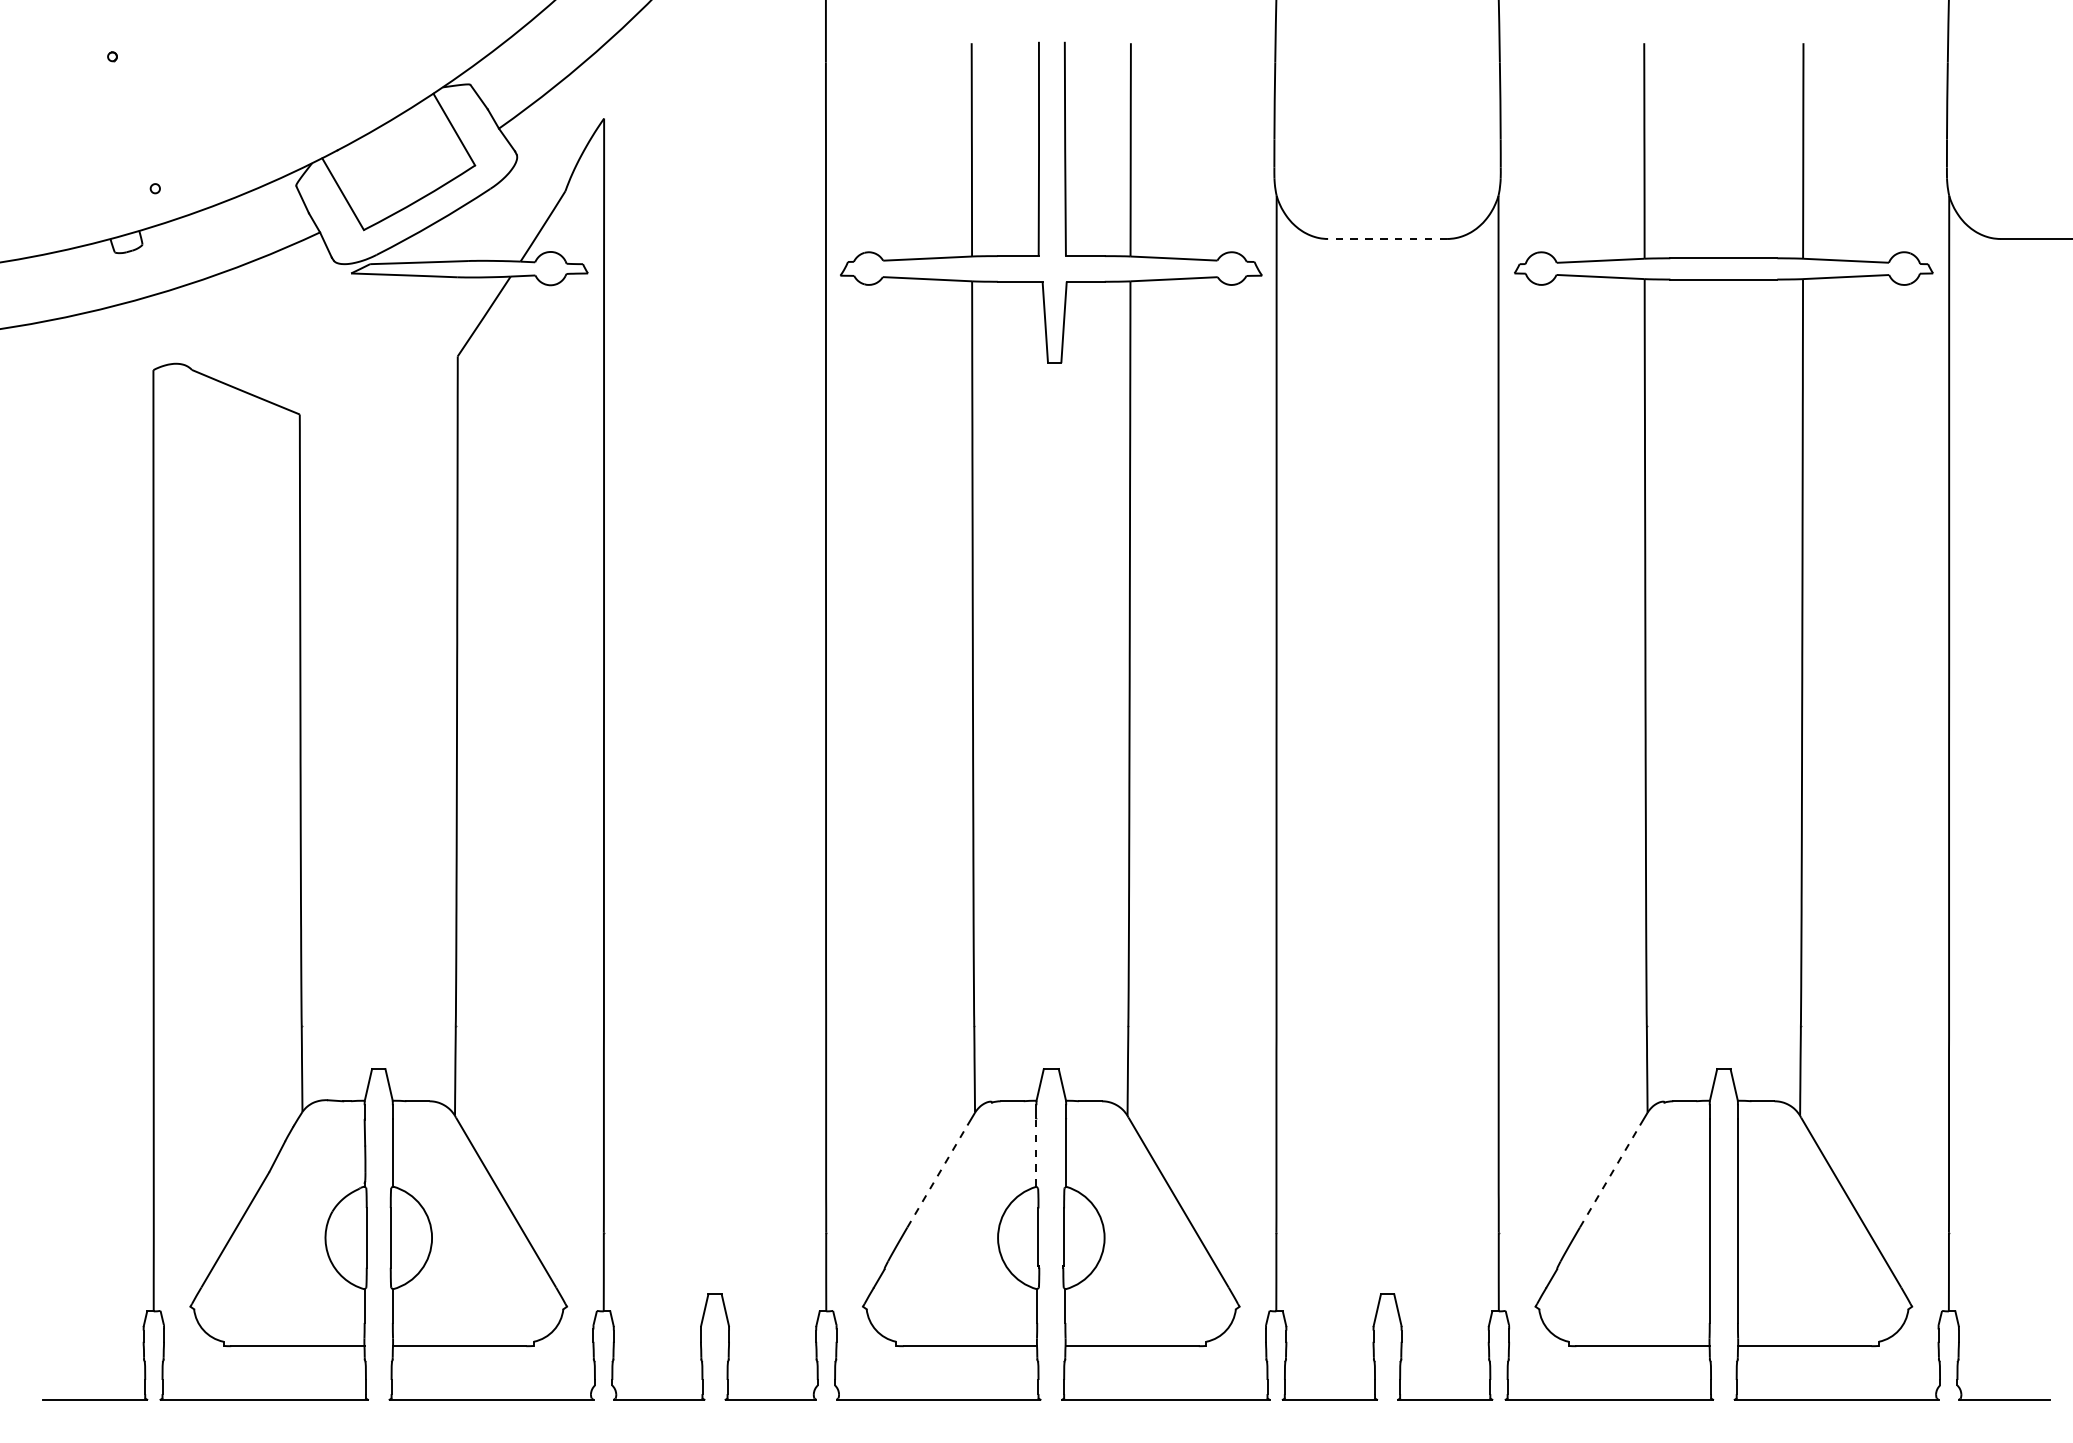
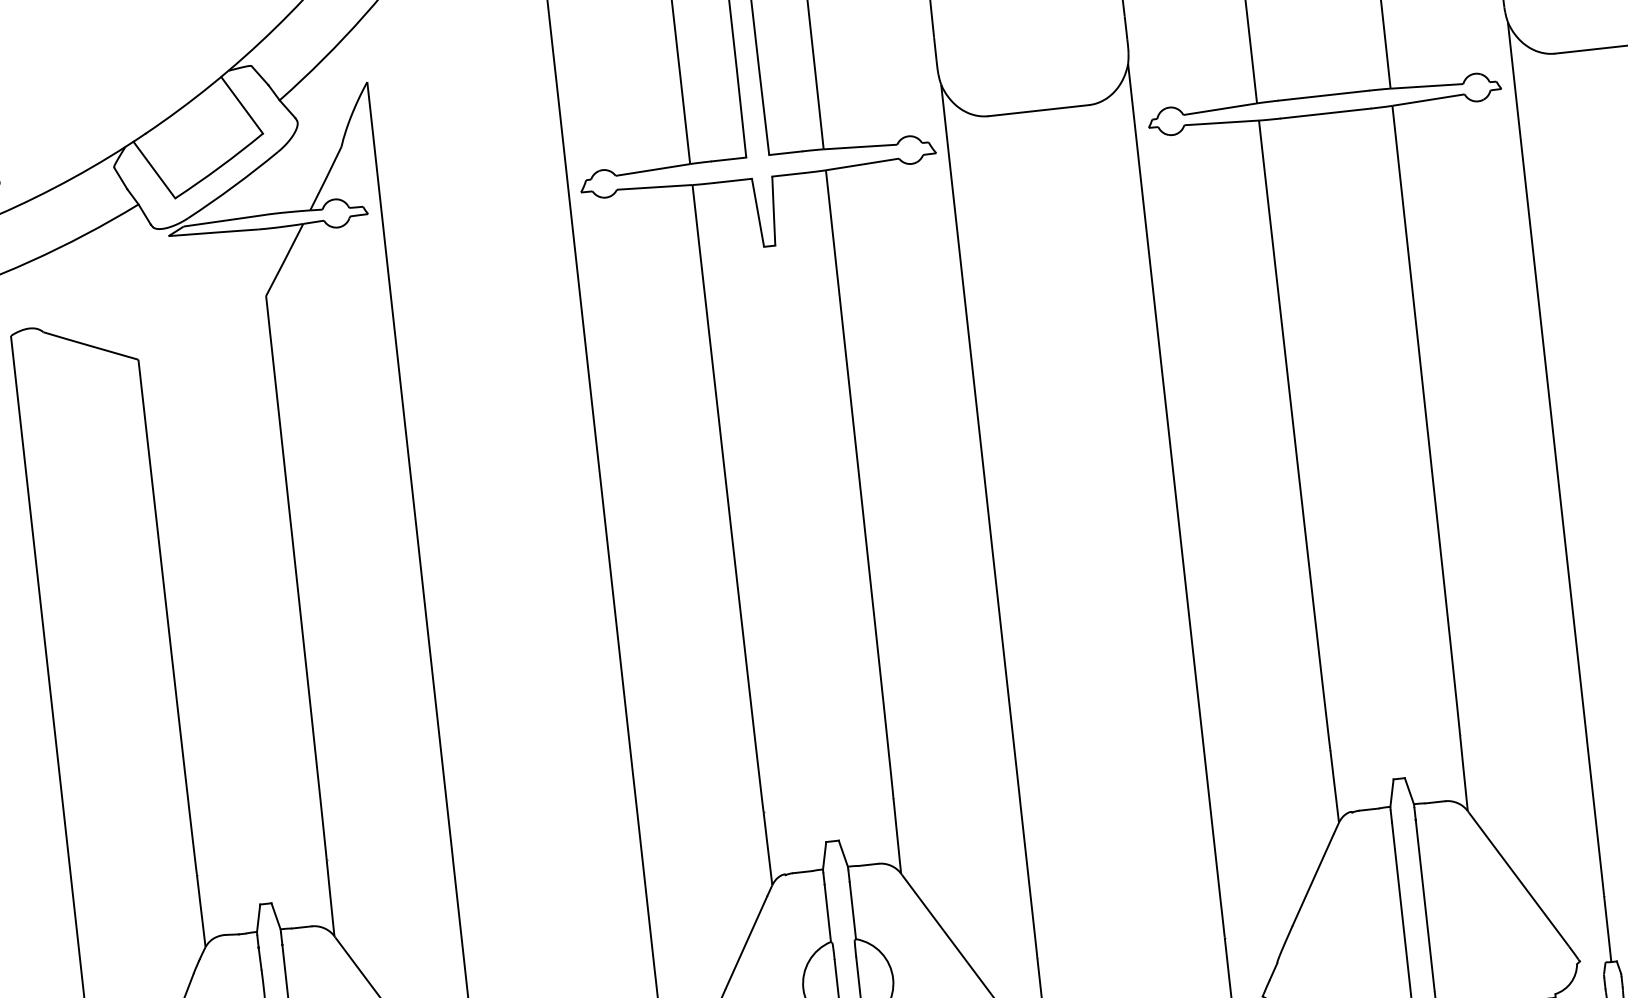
line: (1387, 238) -> (1038, 110), dashed -> solid
line: (1036, 1153) -> (827, 913), dashed -> solid
line: (937, 1176) -> (746, 942), dashed -> solid
line: (1610, 1176) -> (1313, 879), dashed -> solid

